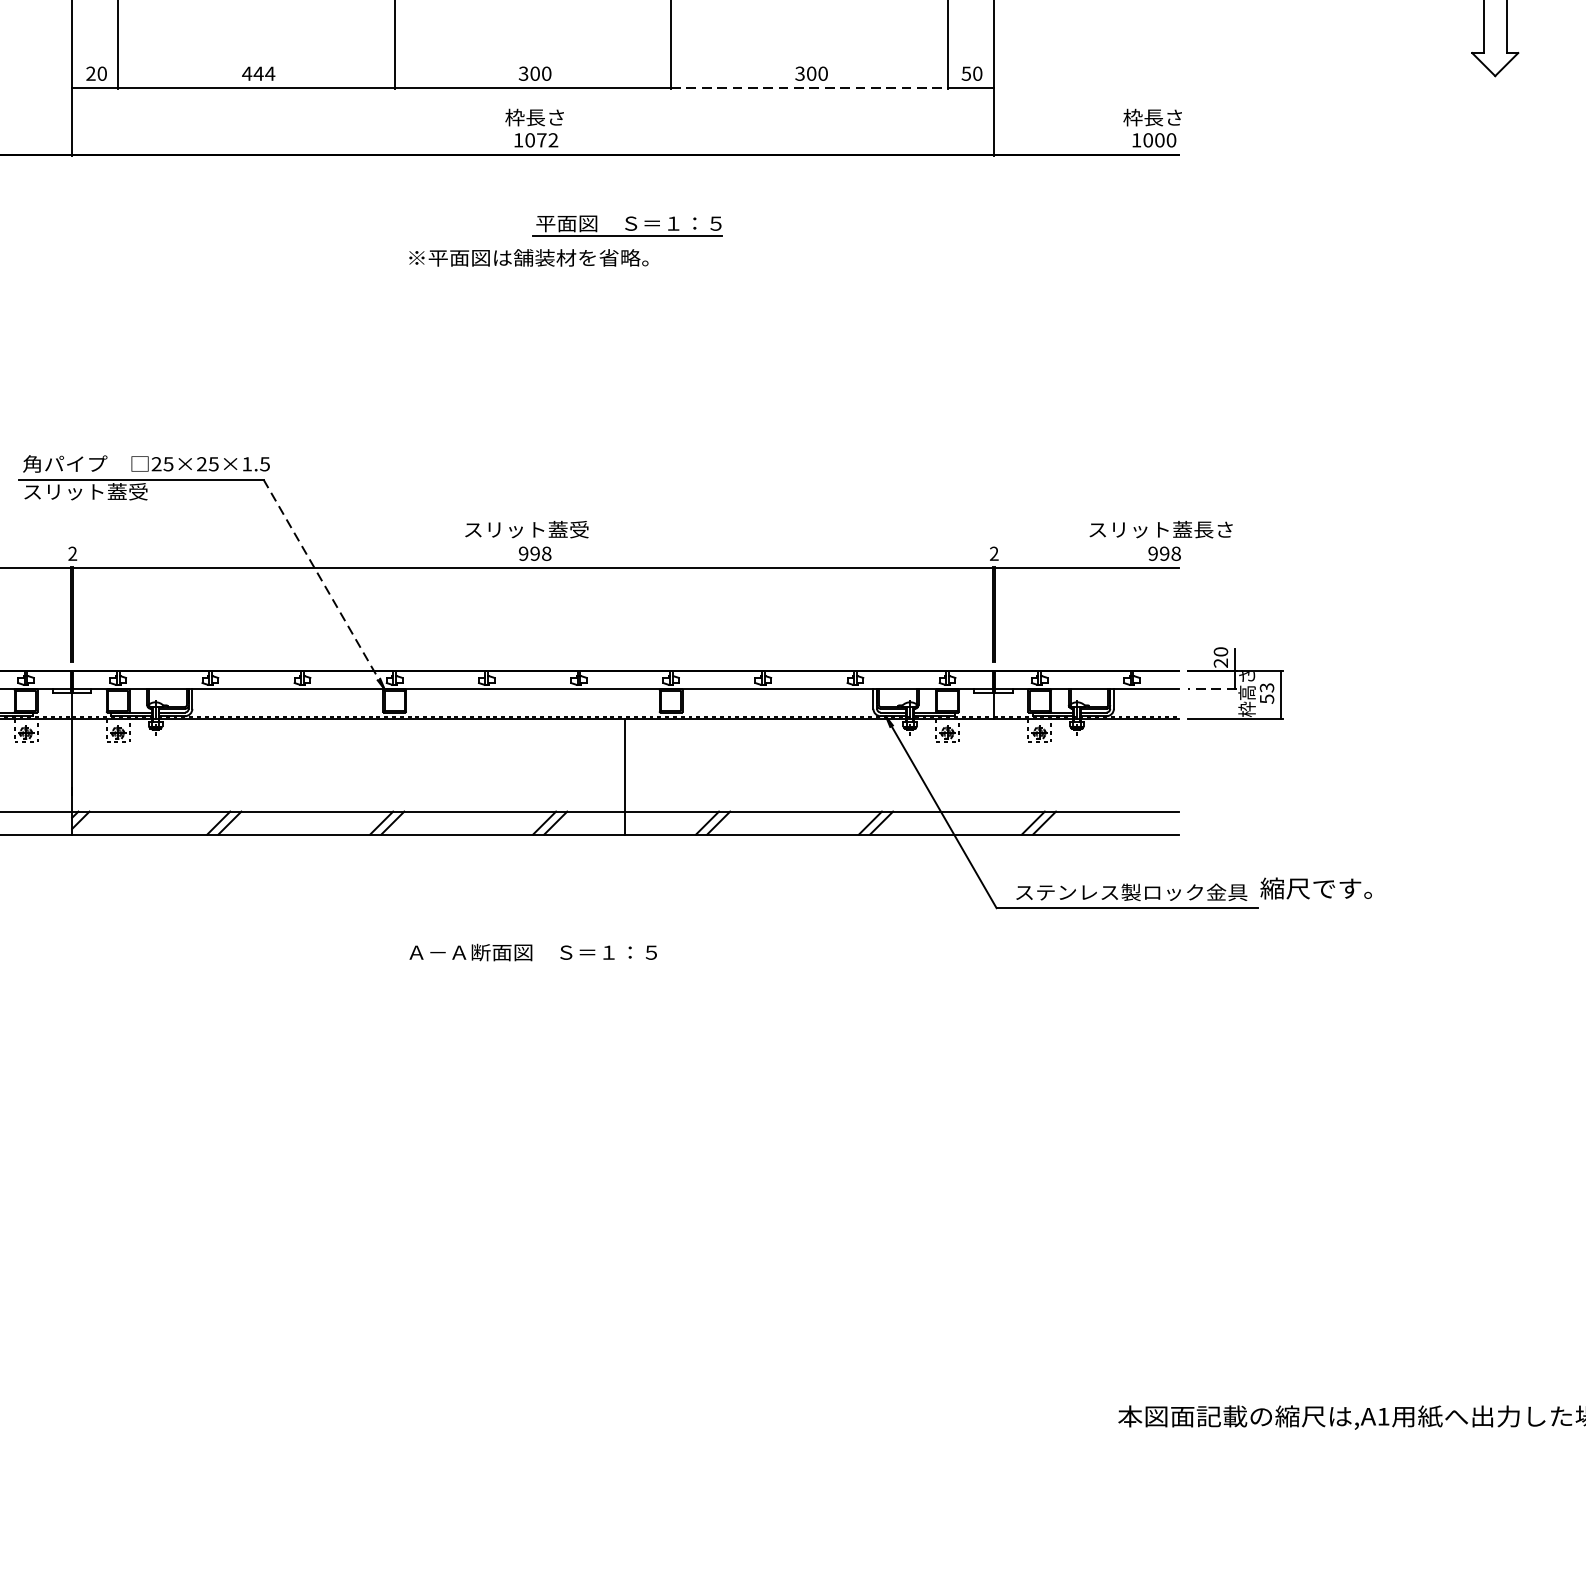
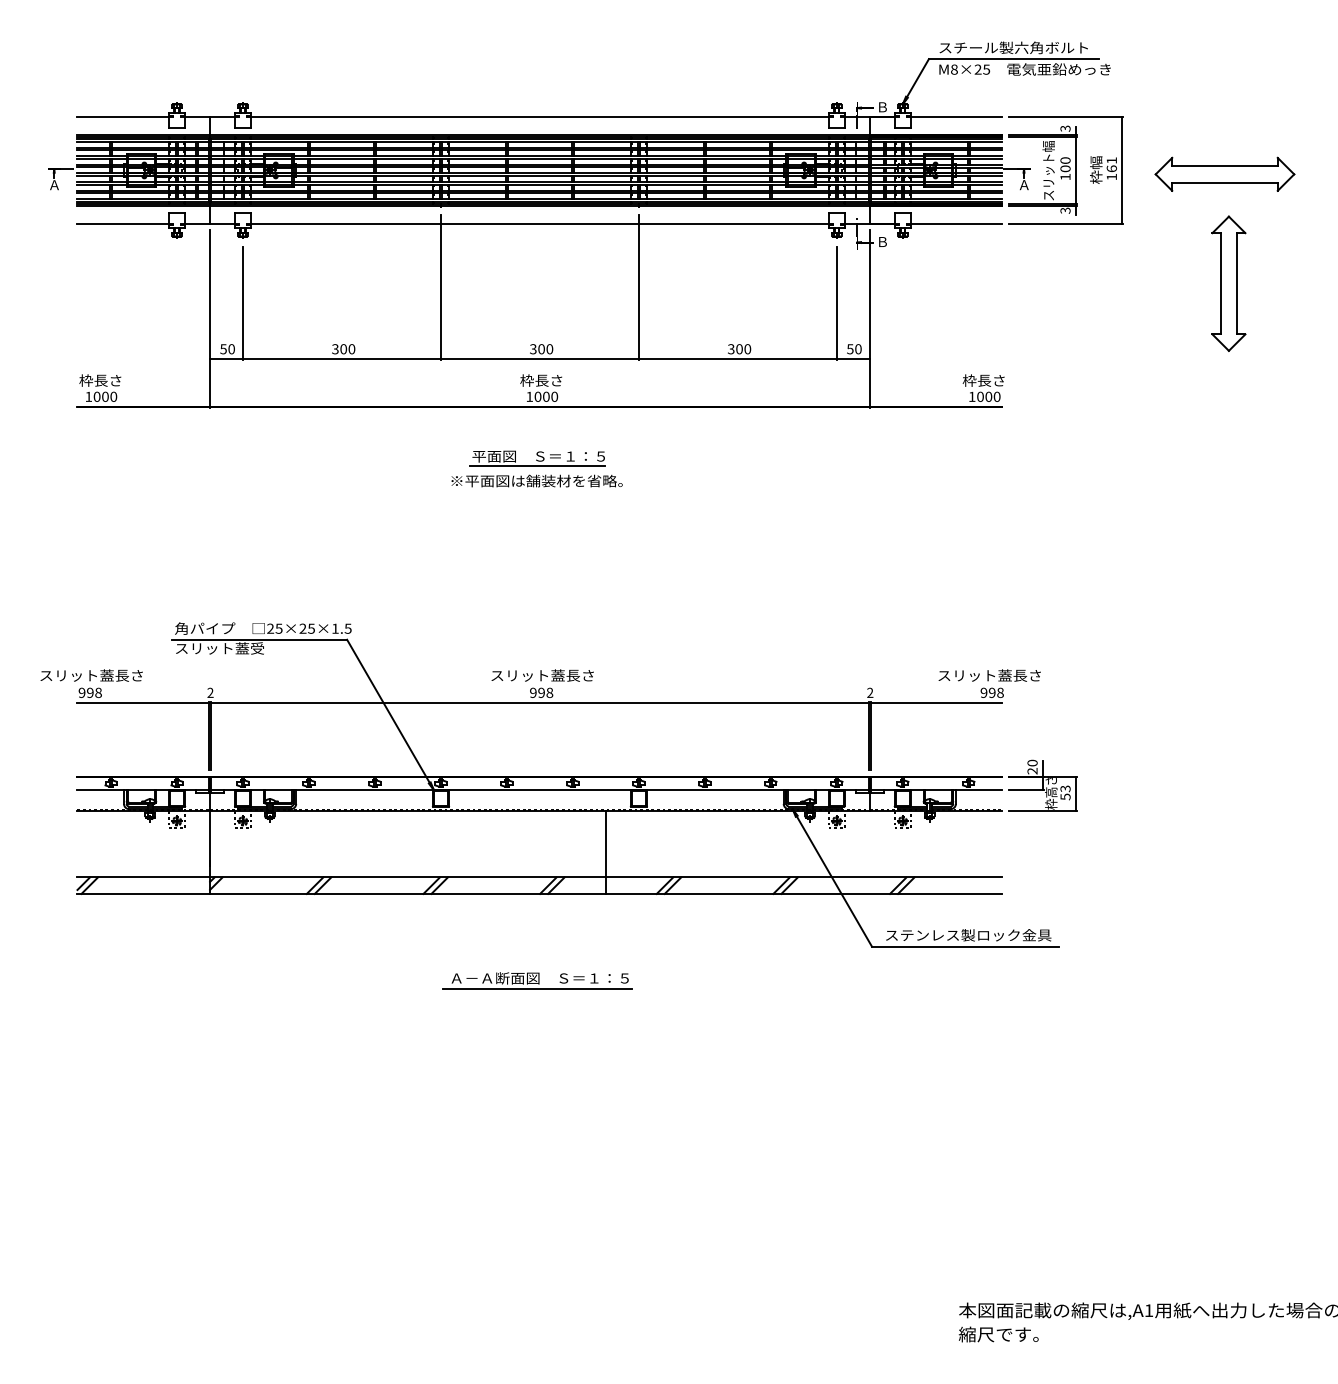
text: (90, 74) -> (223, 349), 20 -> 50
text: (258, 74) -> (343, 349), 444 -> 300
line: (808, 88) -> (737, 359), dashed -> solid
text: (547, 139) -> (550, 396), 1072 -> 1000
part: (627, 226) -> (537, 458), moved
text: (588, 529) -> (579, 675), スリット蓋受 -> スリット蓋長さ
line: (324, 583) -> (390, 714), dashed -> solid
line: (1211, 690) -> (1025, 790), dashed -> solid
text: (1315, 888) -> (998, 1334), moved
line: (529, 968) -> (537, 989), added

